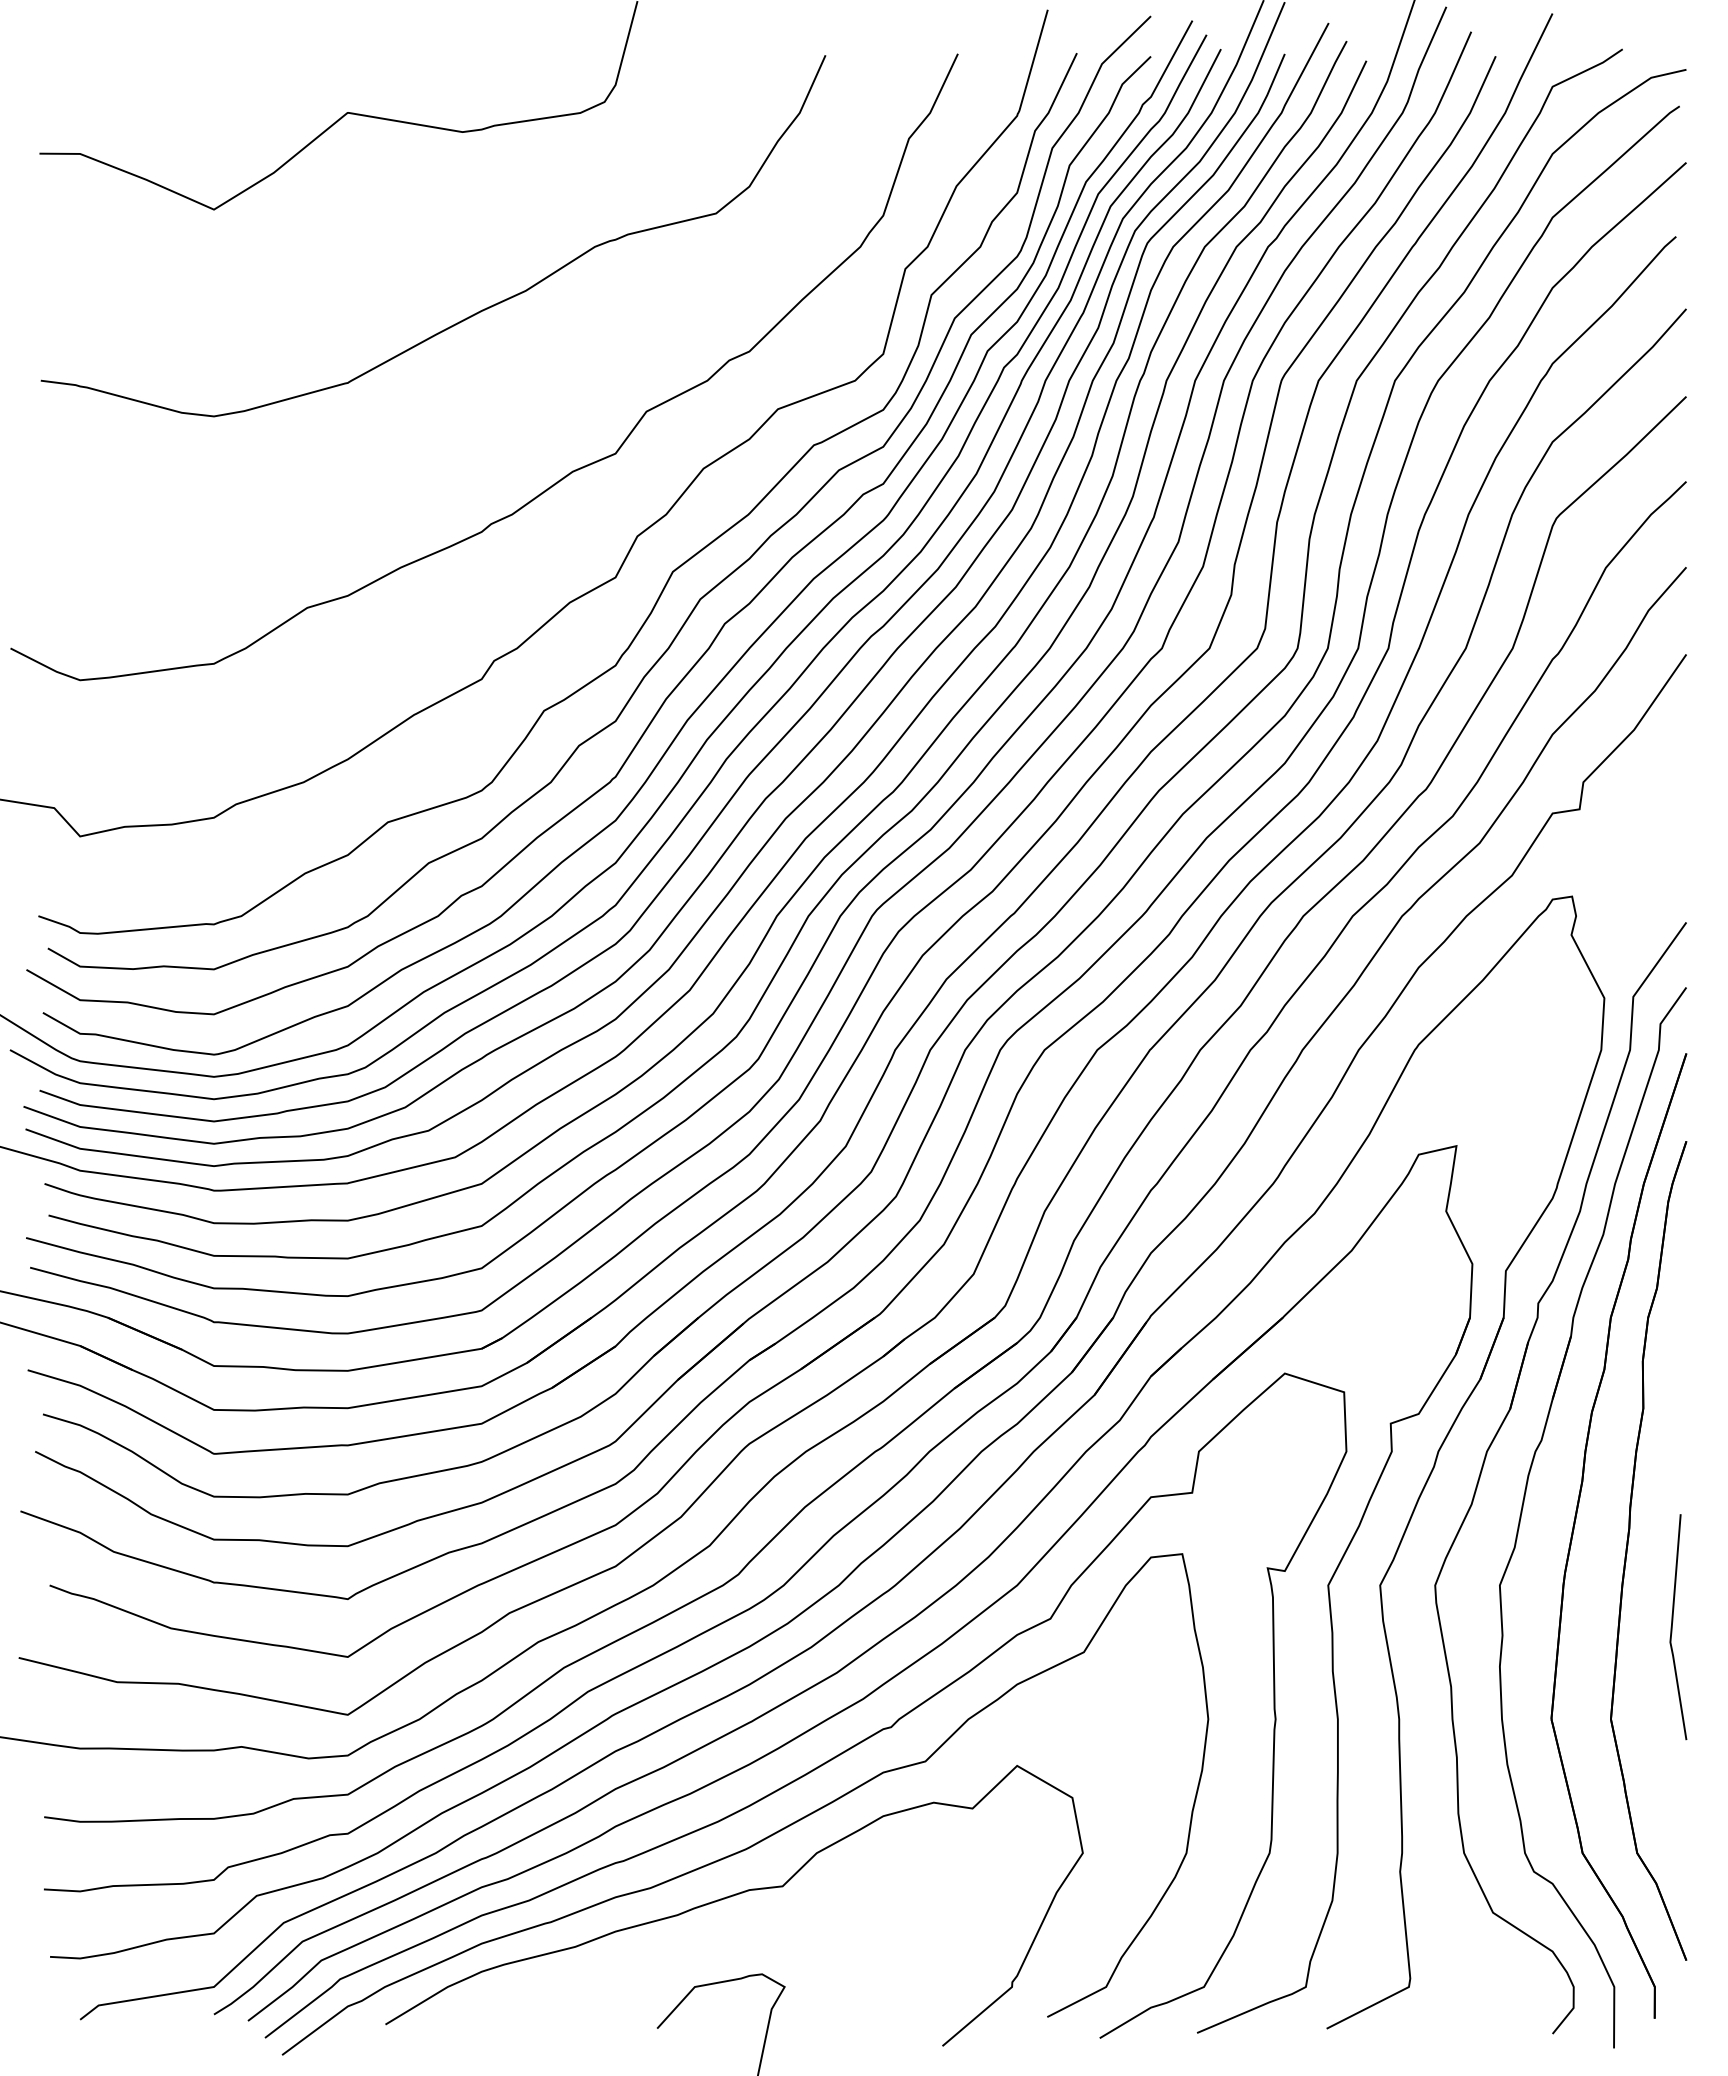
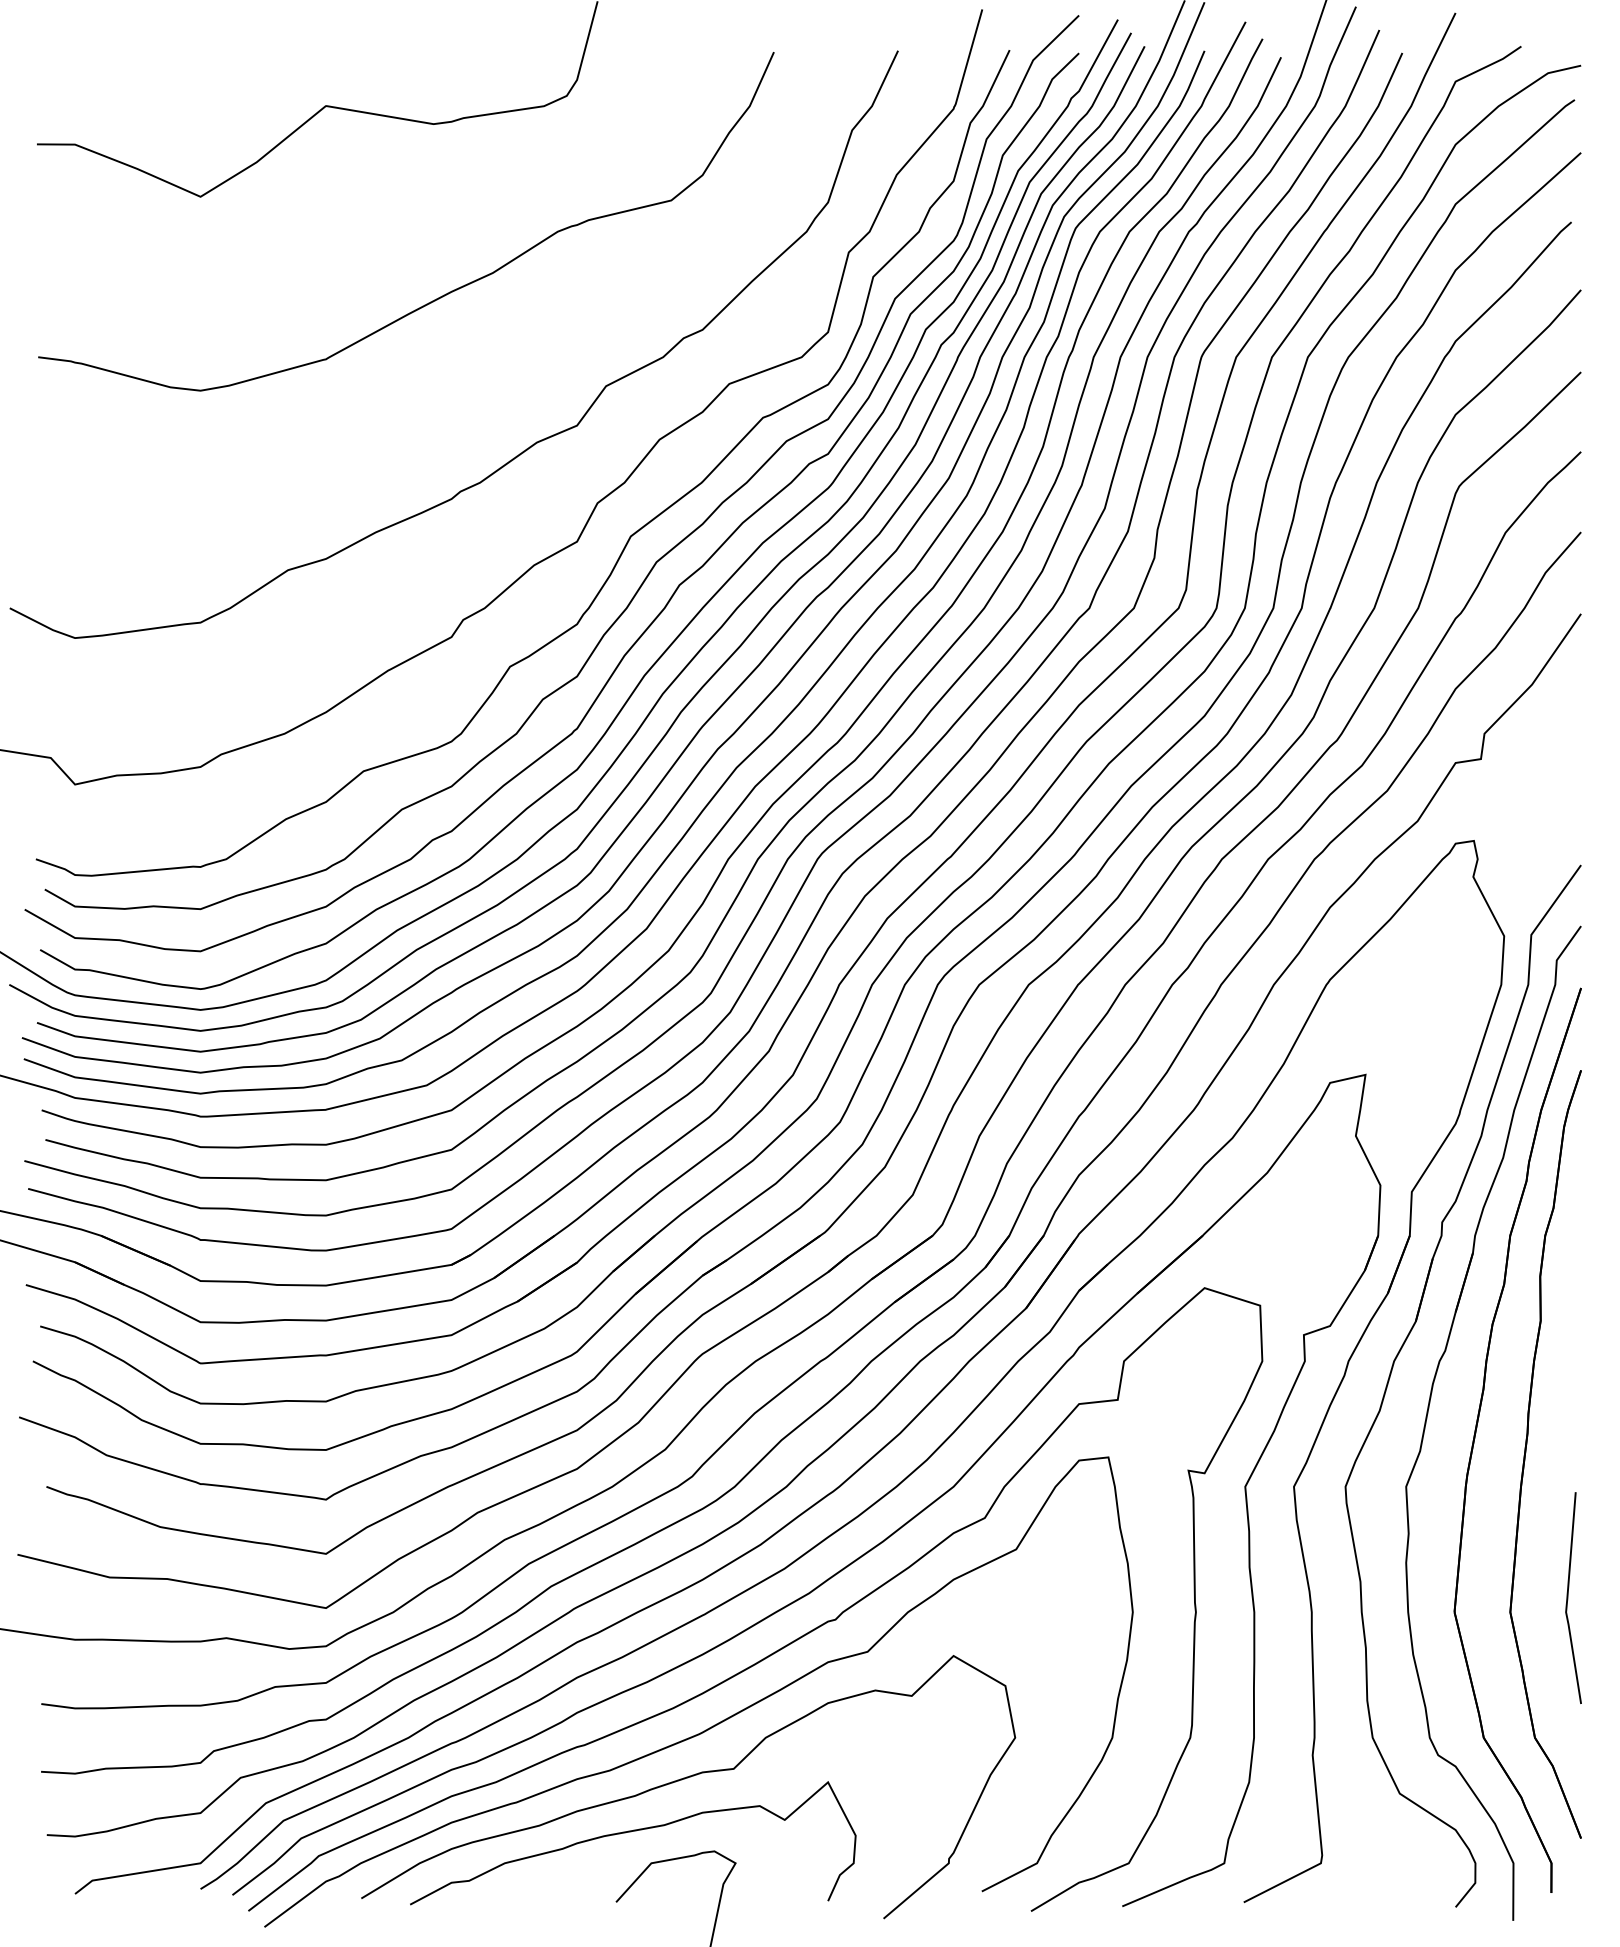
line: (1672, 1627) -> (1568, 1598), moved
curve: (675, 1953) -> (633, 1831), added

